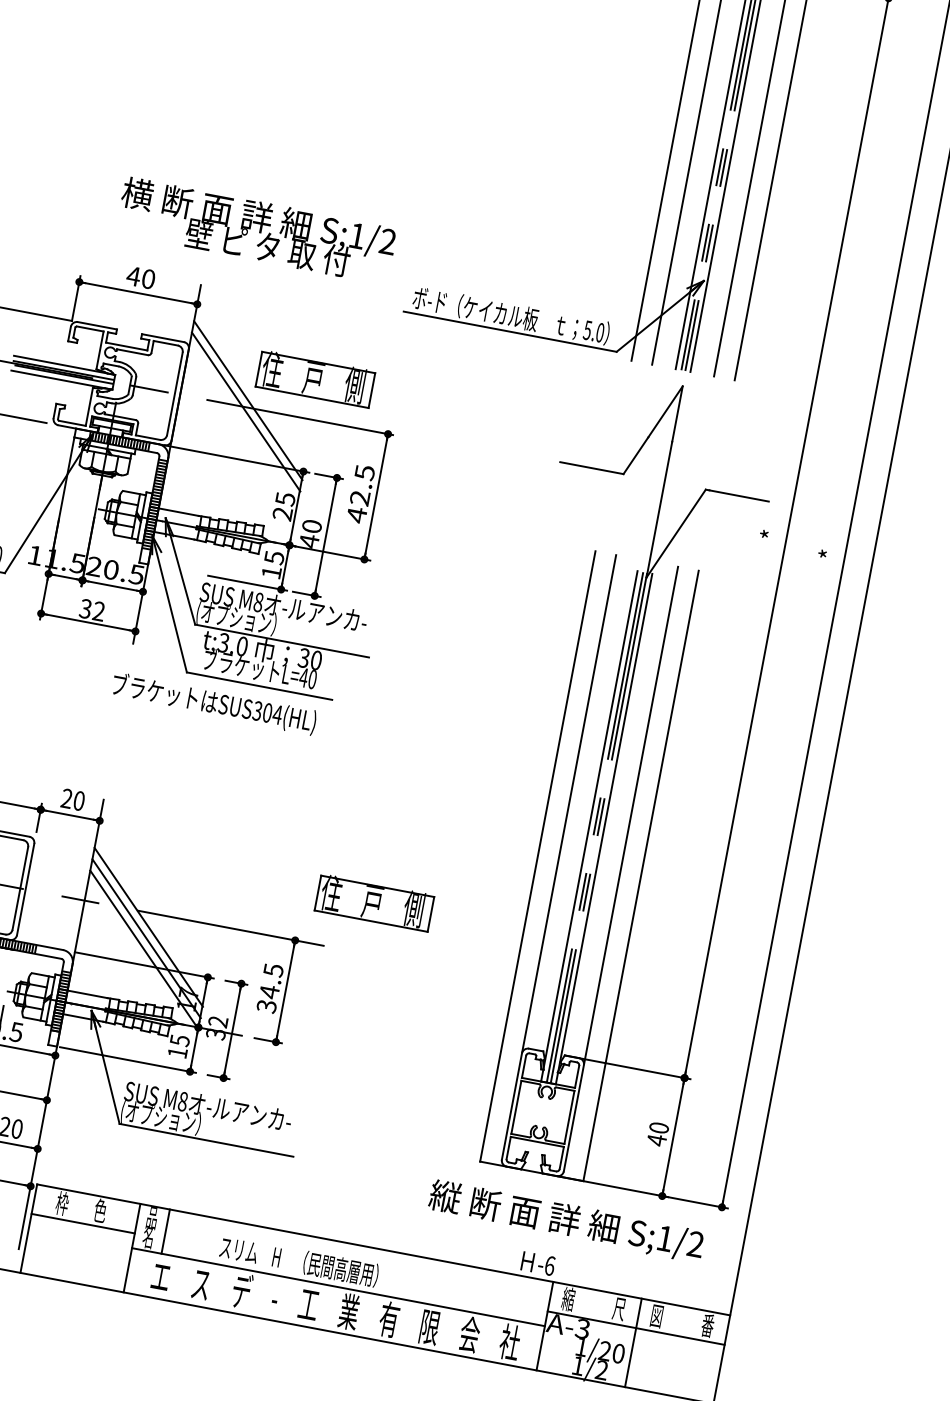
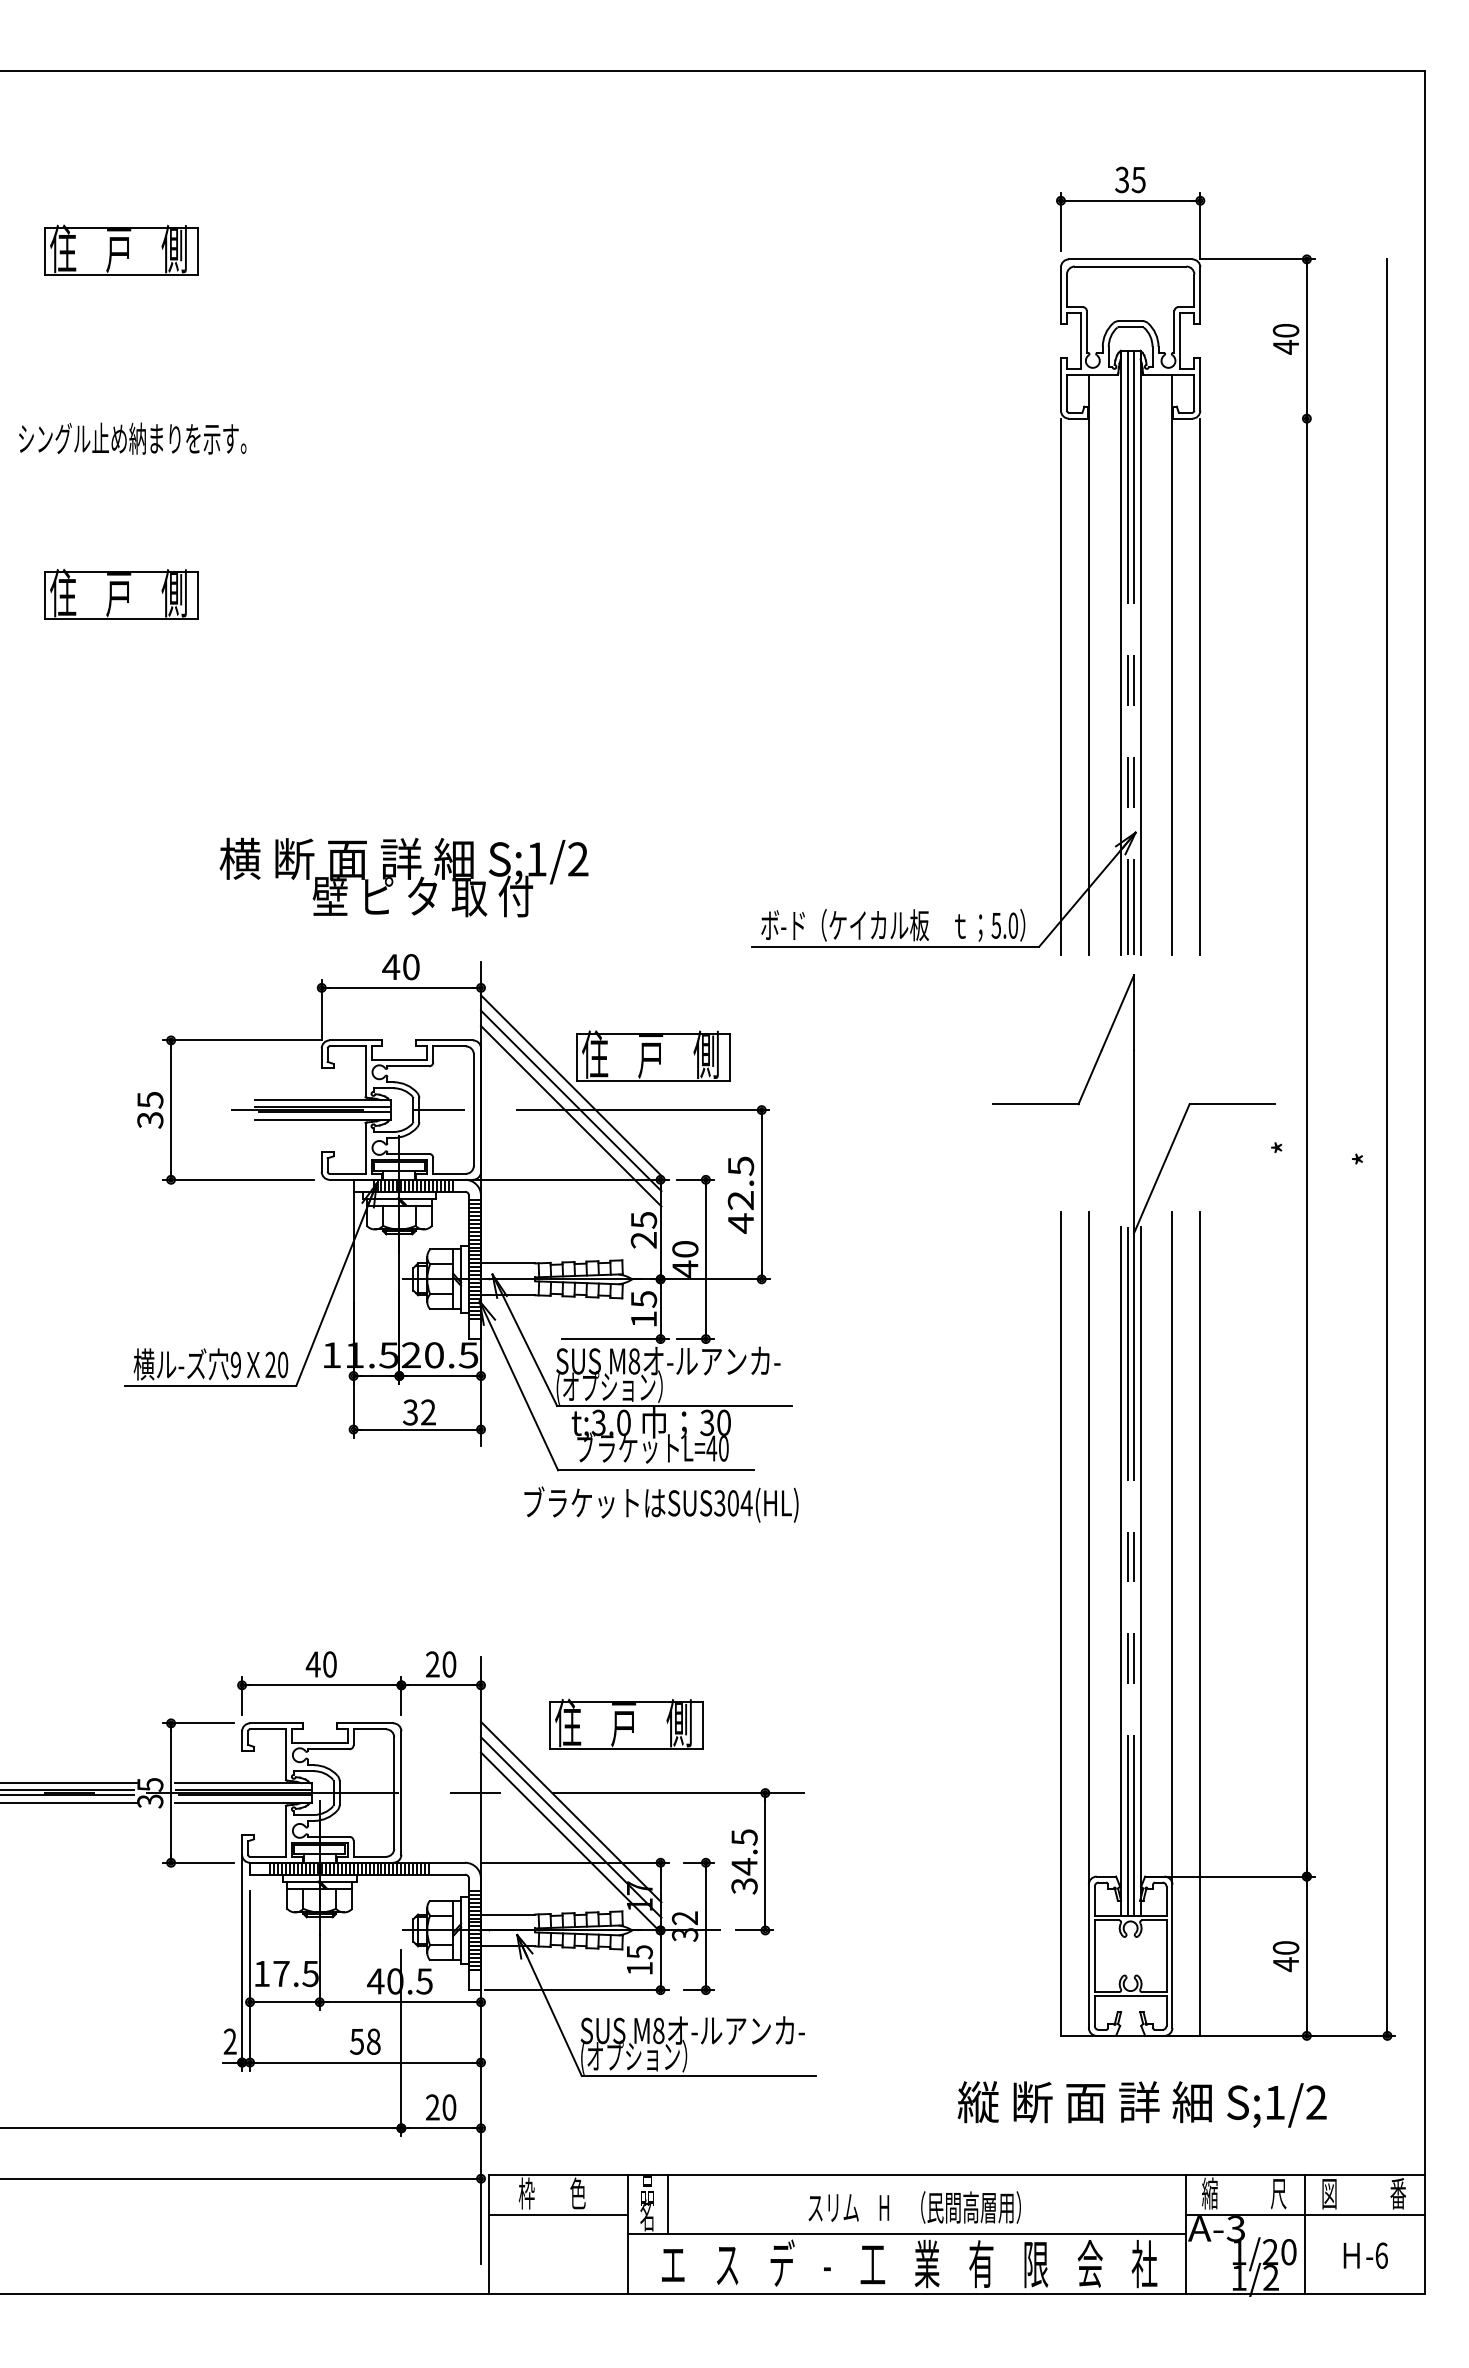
text: (256, 230) -> (403, 877), moved
line: (250, 389) -> (571, 1085), added
text: (214, 703) -> (661, 1504), moved
part: (374, 902) -> (626, 1723), moved
text: (565, 1221) -> (1141, 2104), moved
text: (299, 1261) -> (914, 2207), moved
text: (538, 1263) -> (1365, 2255), moved

